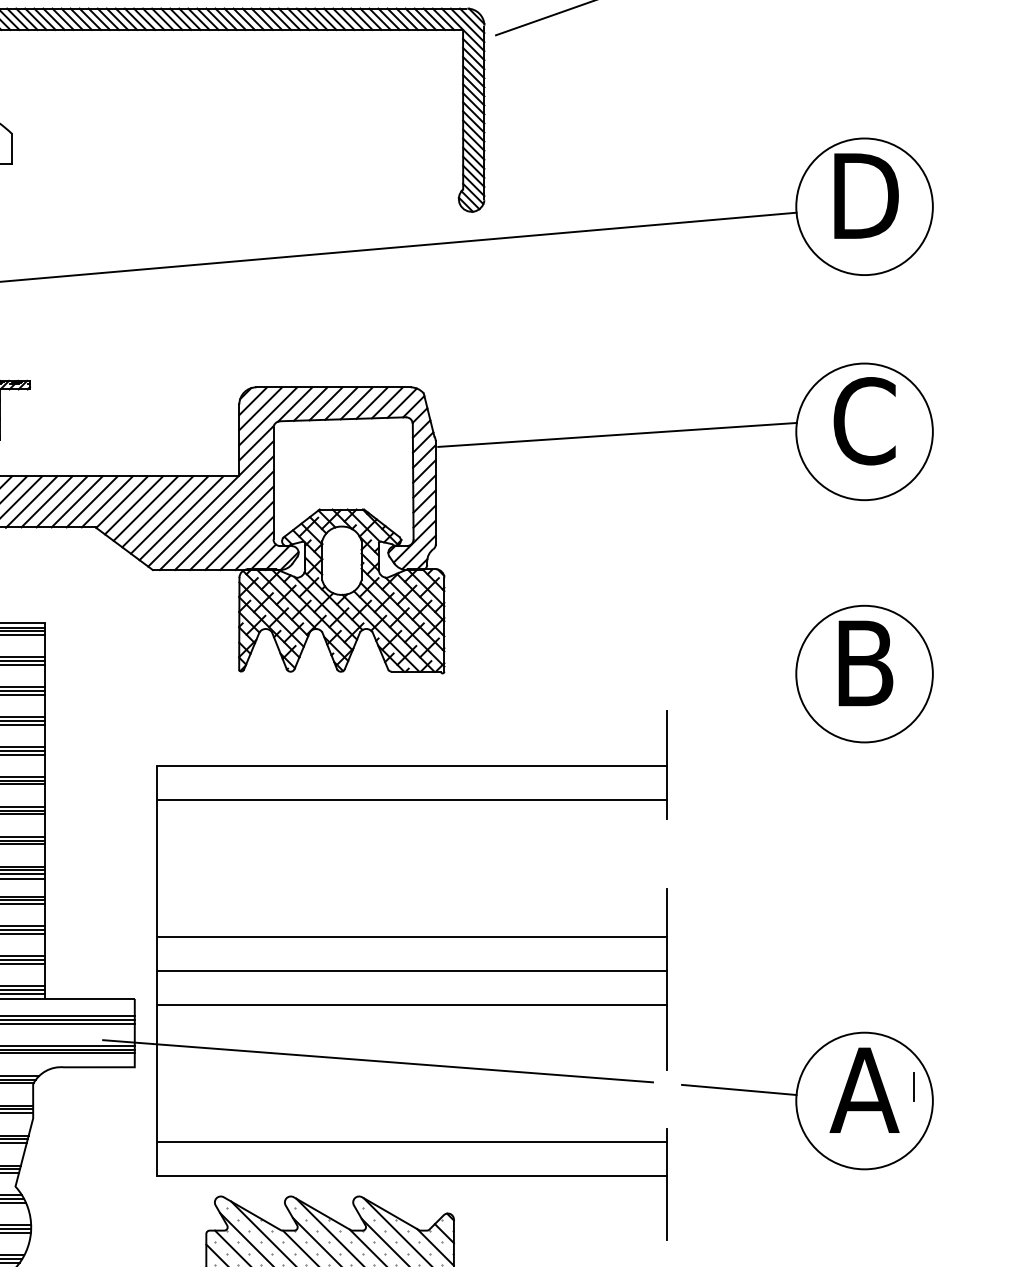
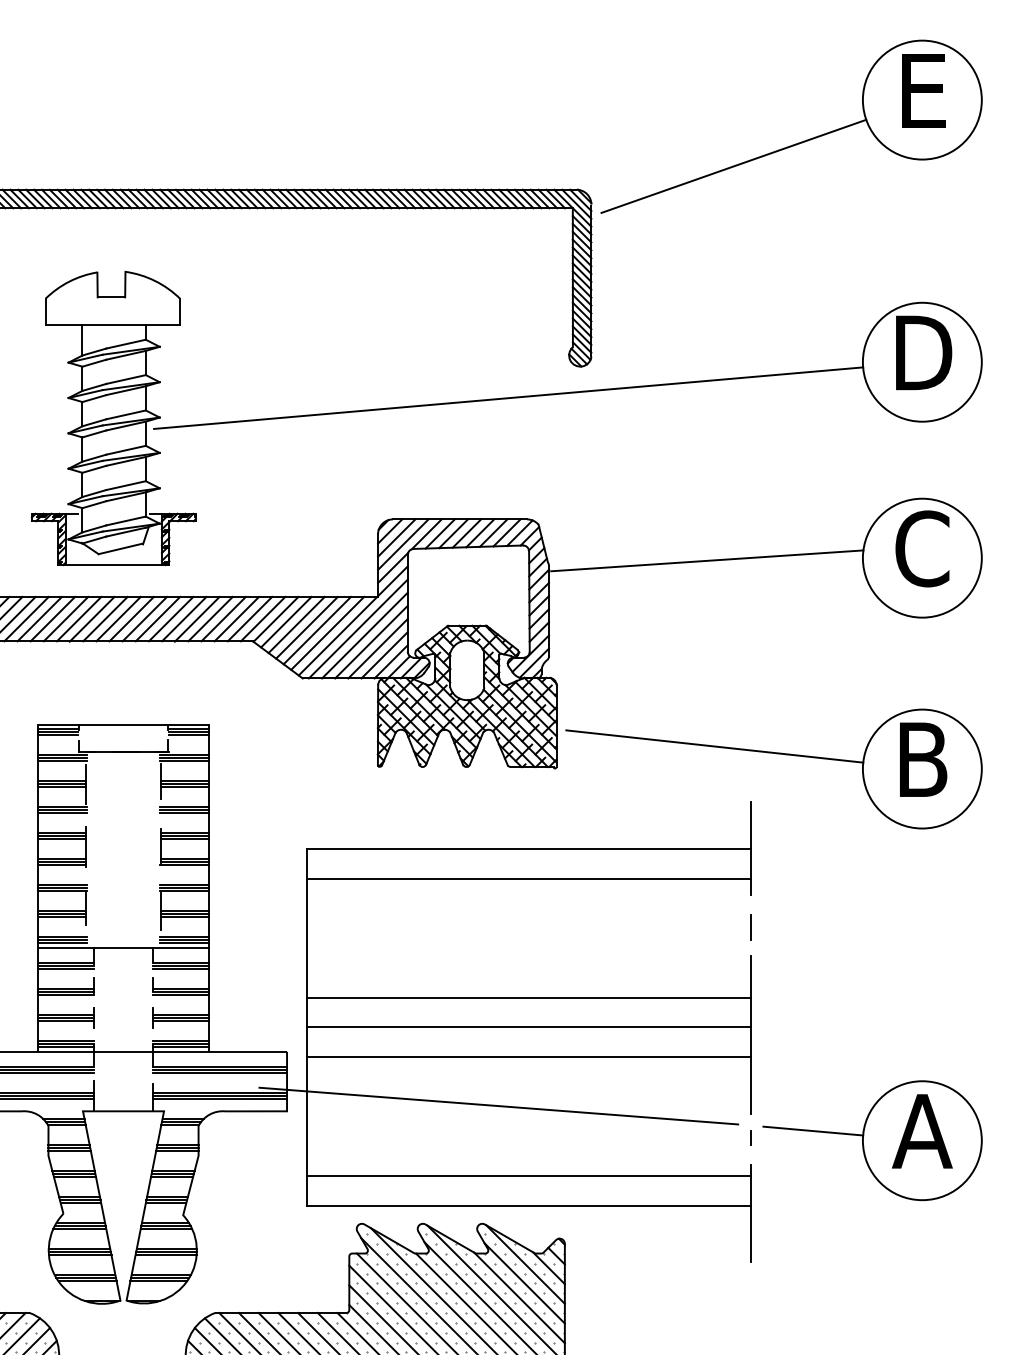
line: (625, 648) -> (714, 746), added
line: (914, 1086) -> (750, 927), moved
line: (667, 1097) -> (750, 1137), added

